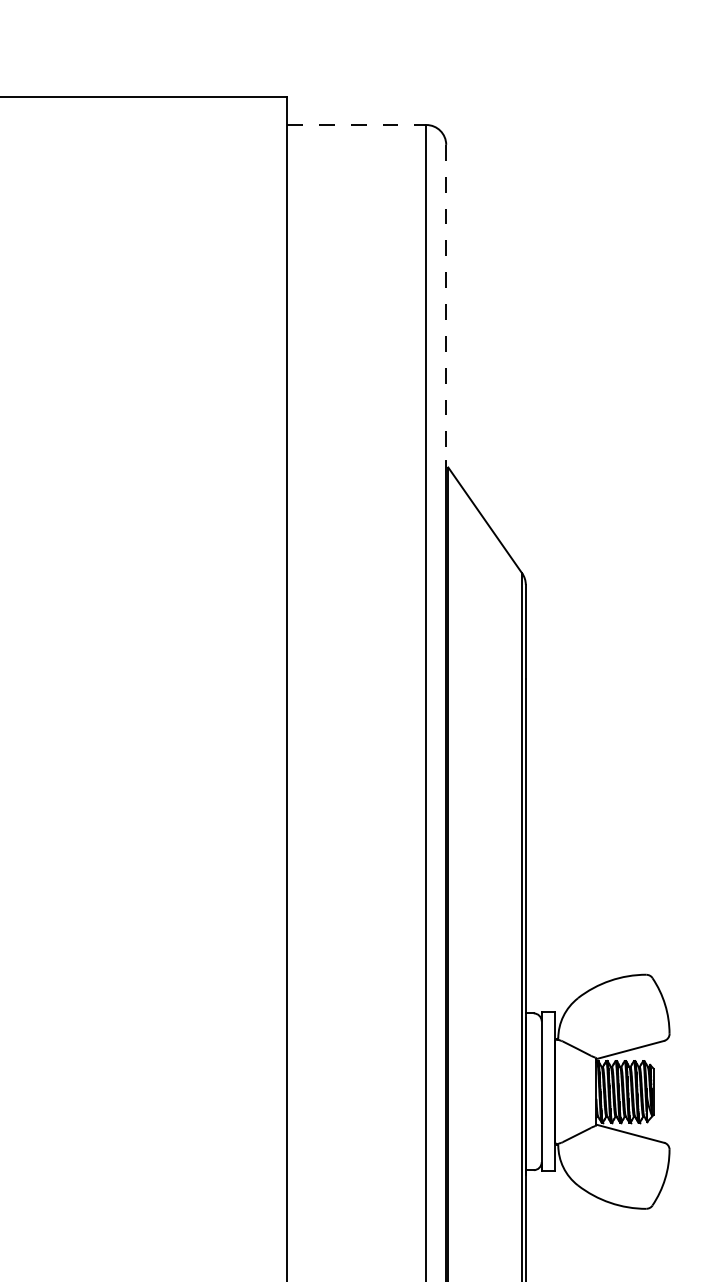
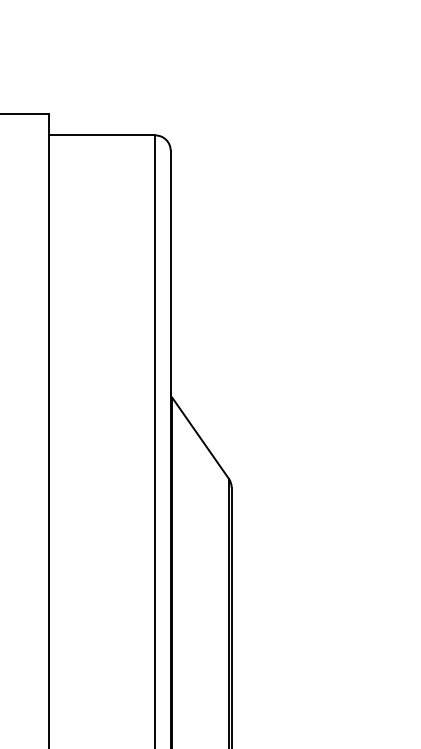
line: (356, 125) -> (102, 135), dashed -> solid
line: (446, 302) -> (170, 271), dashed -> solid

